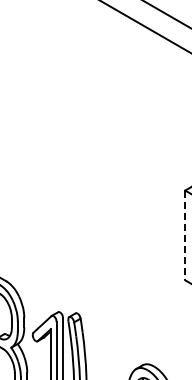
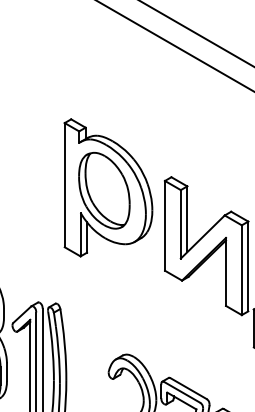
part: (128, 197) -> (108, 187), added
line: (185, 235) -> (165, 225), dashed -> solid

